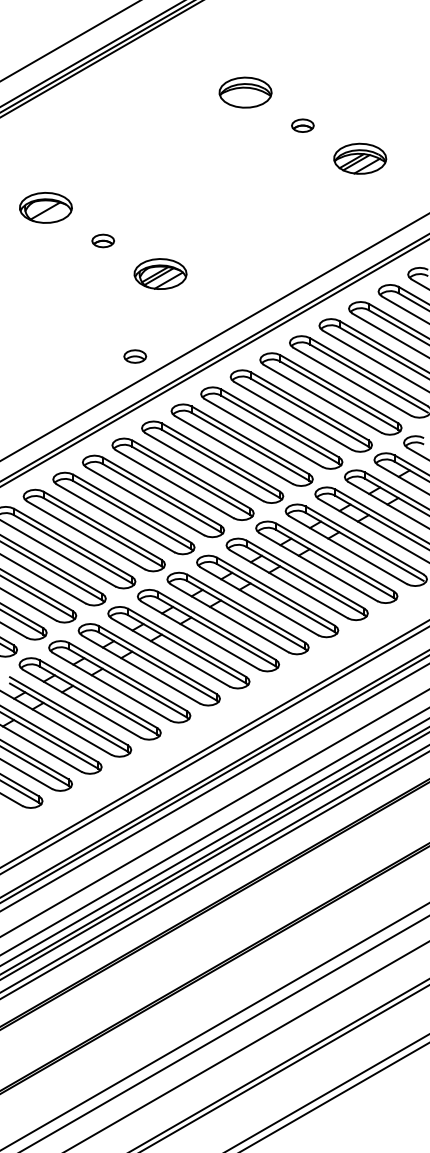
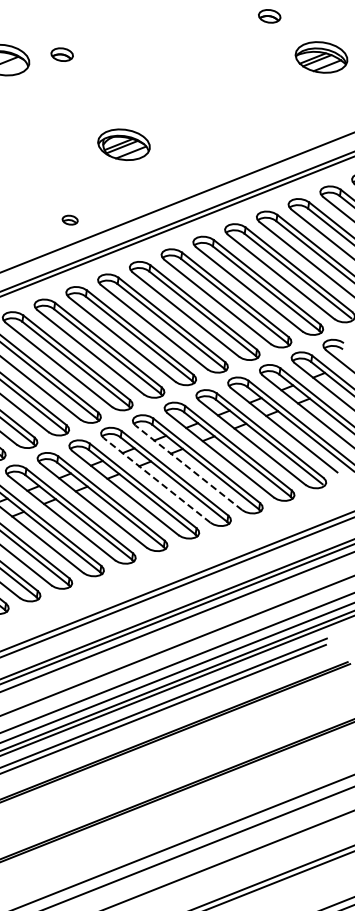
part: (102, 240) -> (61, 54), moved
part: (160, 273) -> (124, 144), moved
part: (135, 356) -> (70, 220), size x0.7
line: (288, 583) -> (188, 467), solid -> dashed
line: (258, 601) -> (156, 480), solid -> dashed

